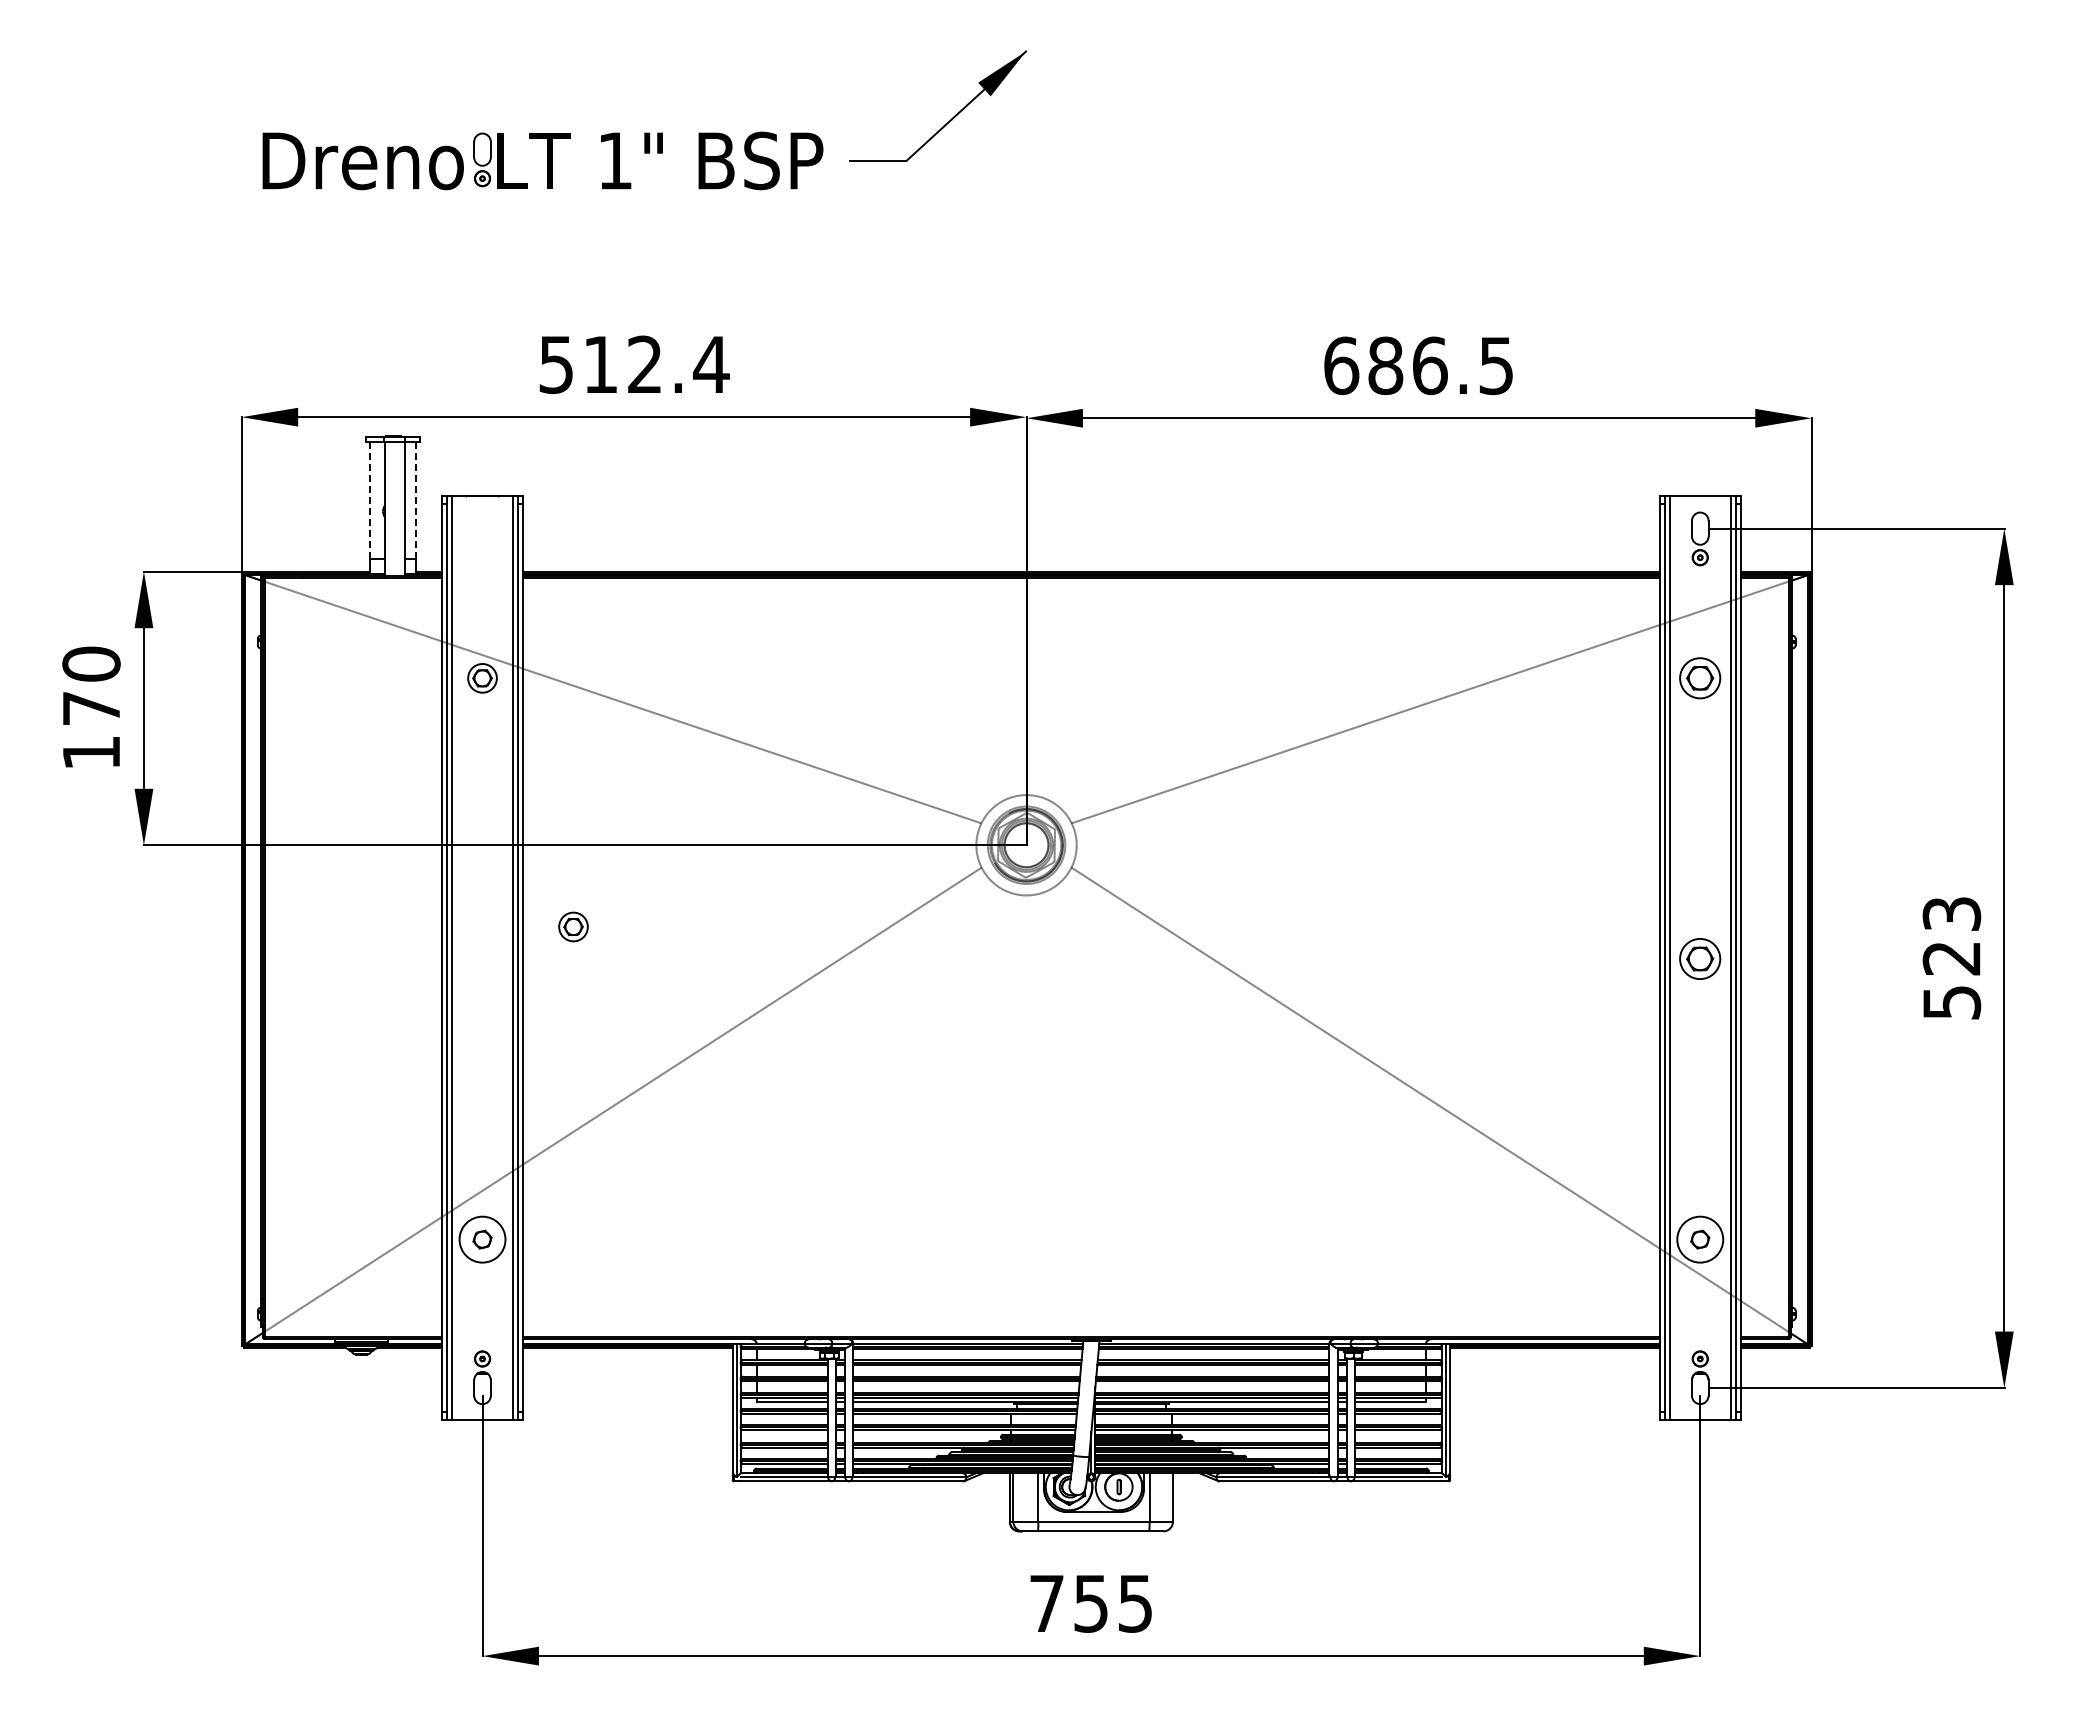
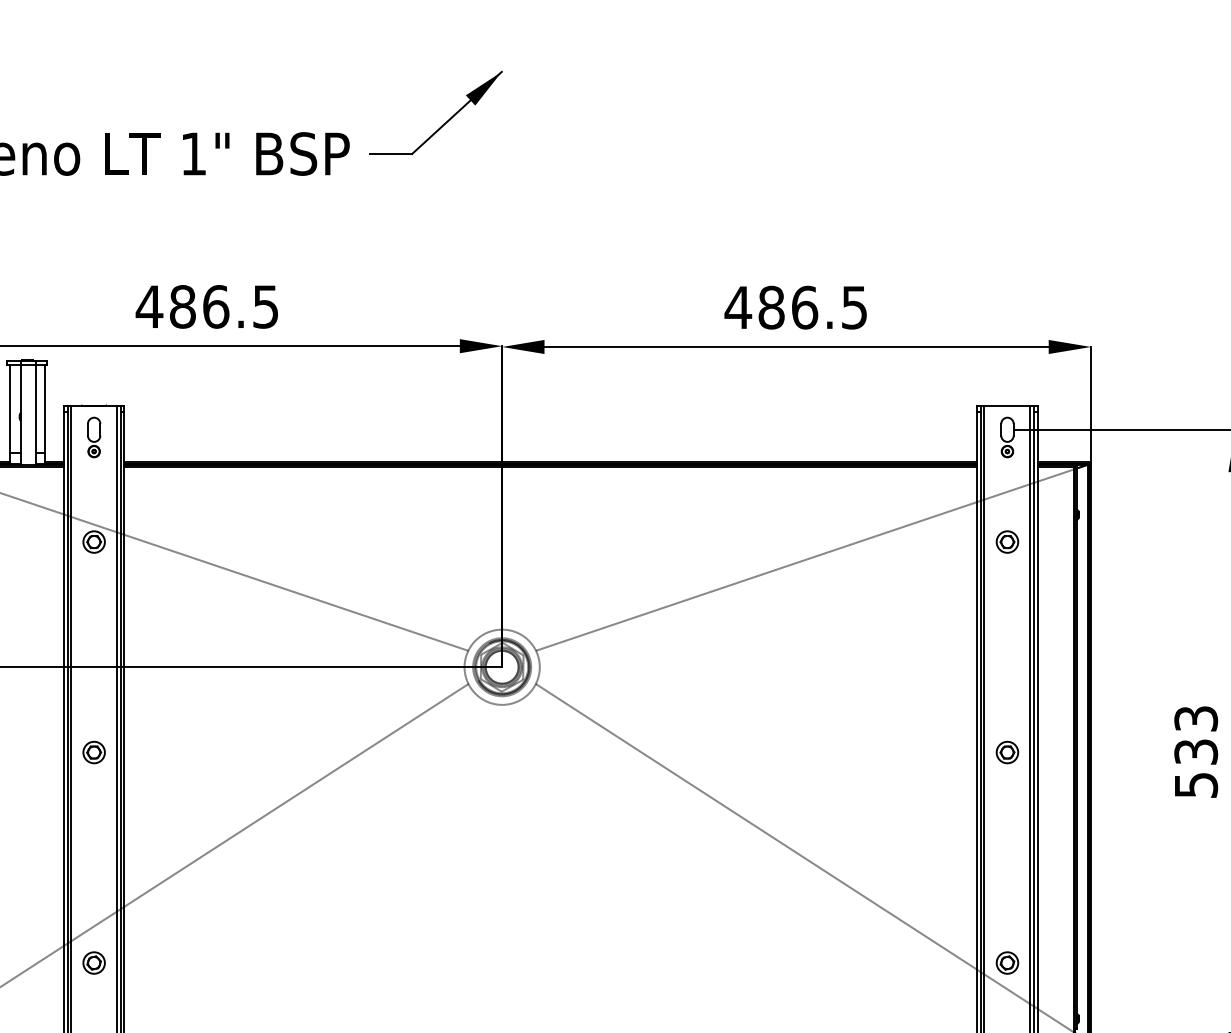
part: (482, 159) -> (94, 437), moved
text: (633, 364) -> (207, 306), 512.4 -> 486.5
text: (1340, 365) -> (737, 307), 686.5 -> 486.5
line: (416, 500) -> (44, 408), dashed -> solid
line: (370, 501) -> (10, 409), dashed -> solid
part: (1700, 678) -> (1007, 542), size x0.71
part: (573, 926) -> (94, 752), moved
part: (1700, 958) -> (1007, 752), size x0.71
text: (1951, 958) -> (1195, 752), 523 -> 533
circle: (482, 1239) -> (94, 962), size x0.62
circle: (1699, 1239) -> (1006, 962), size x0.62

